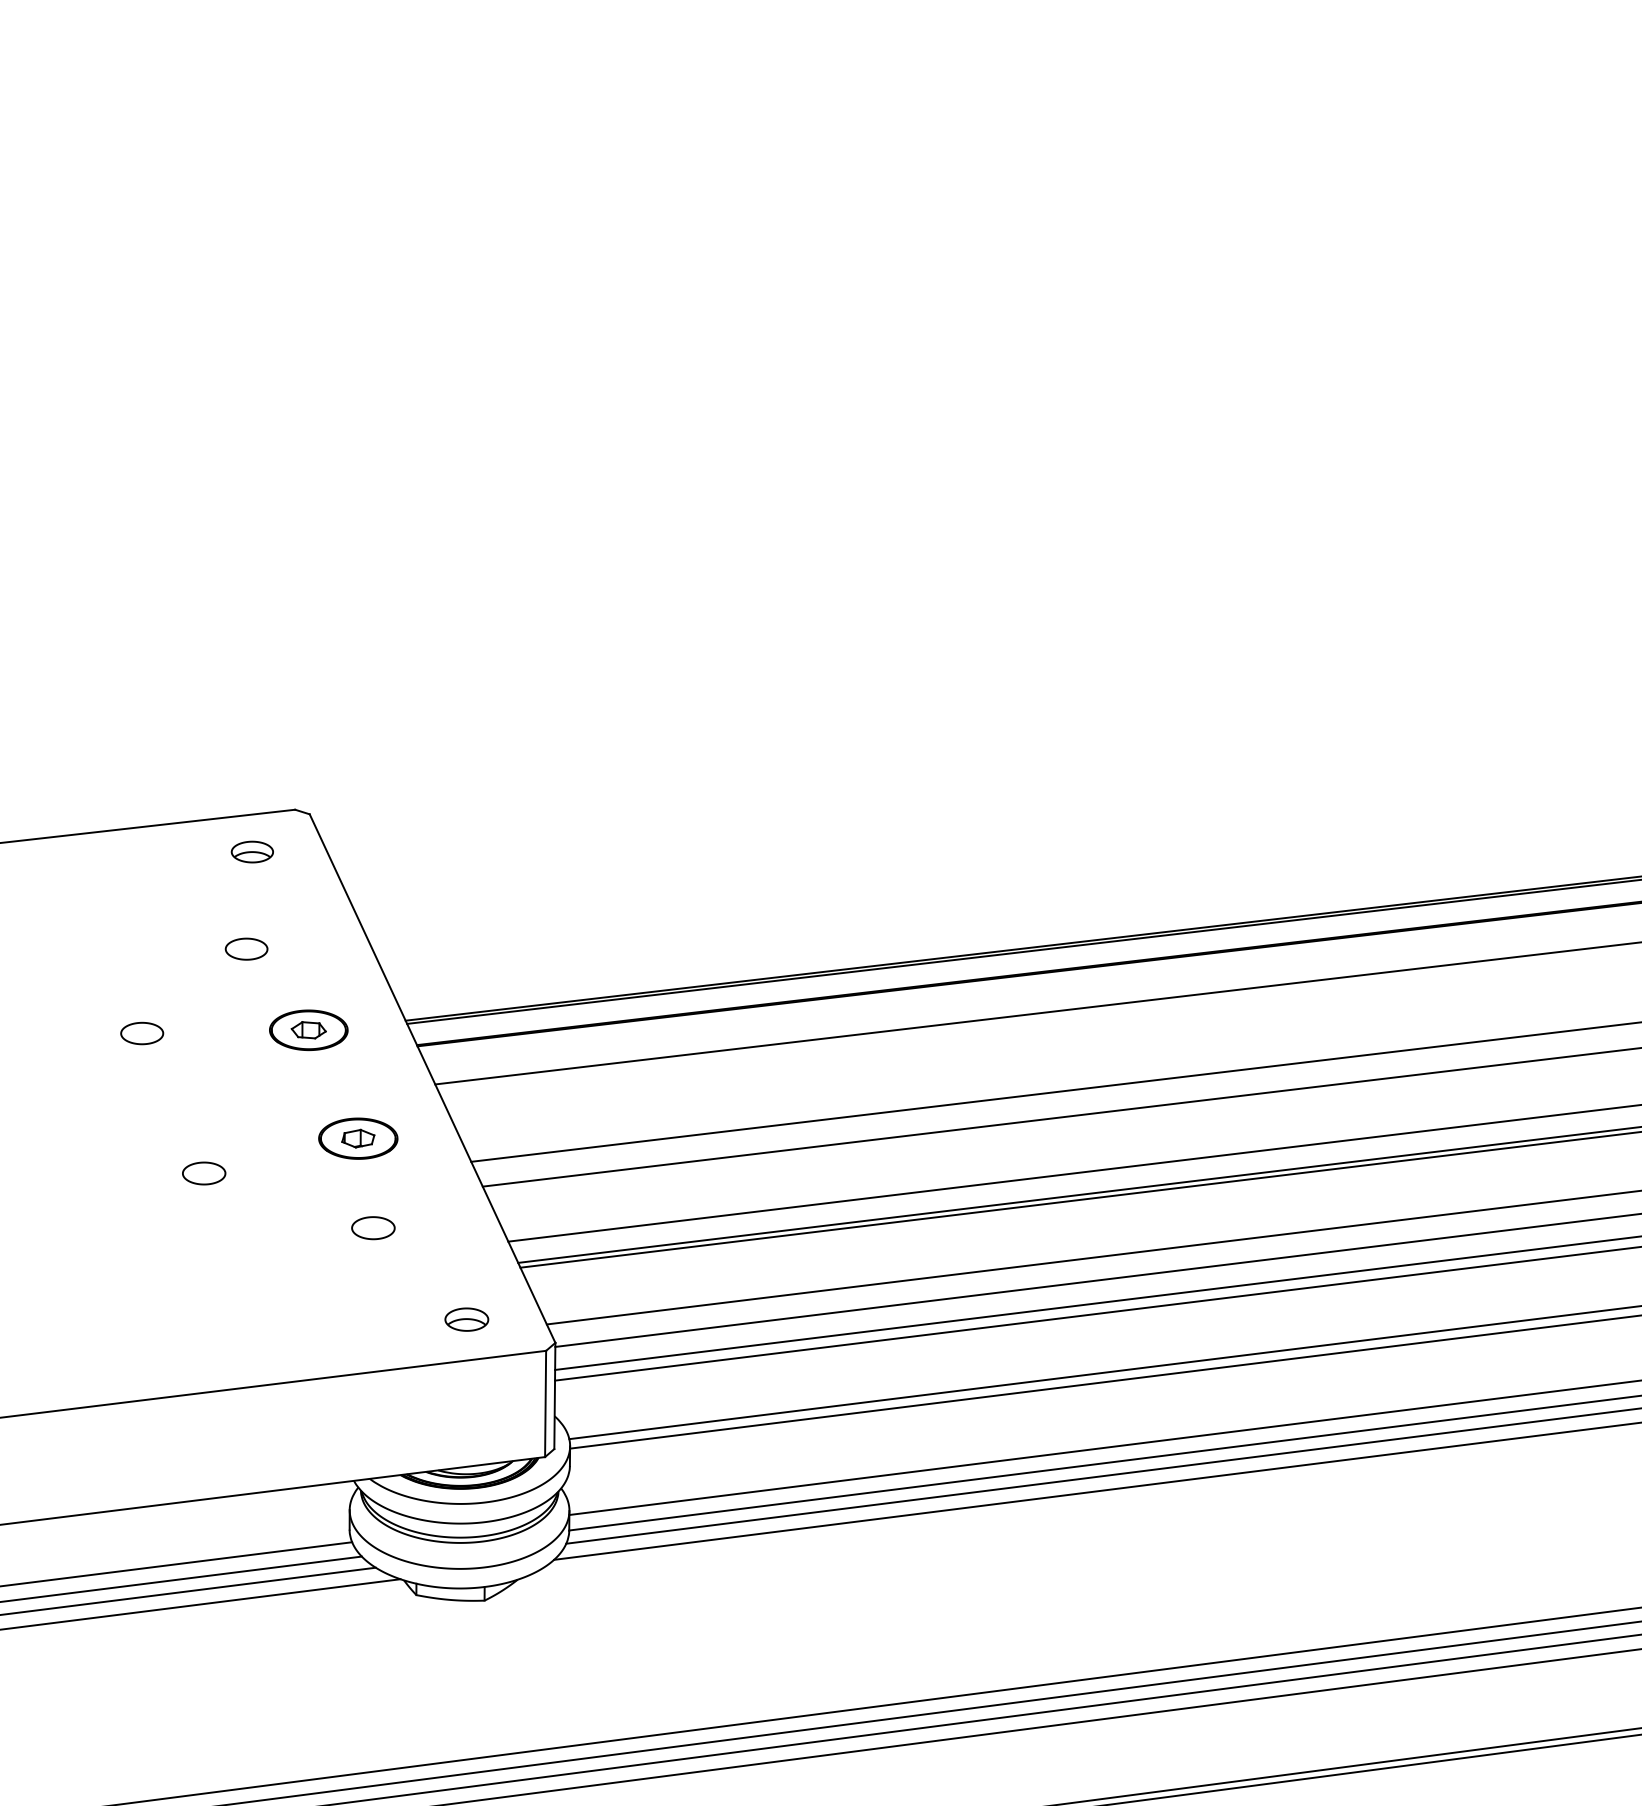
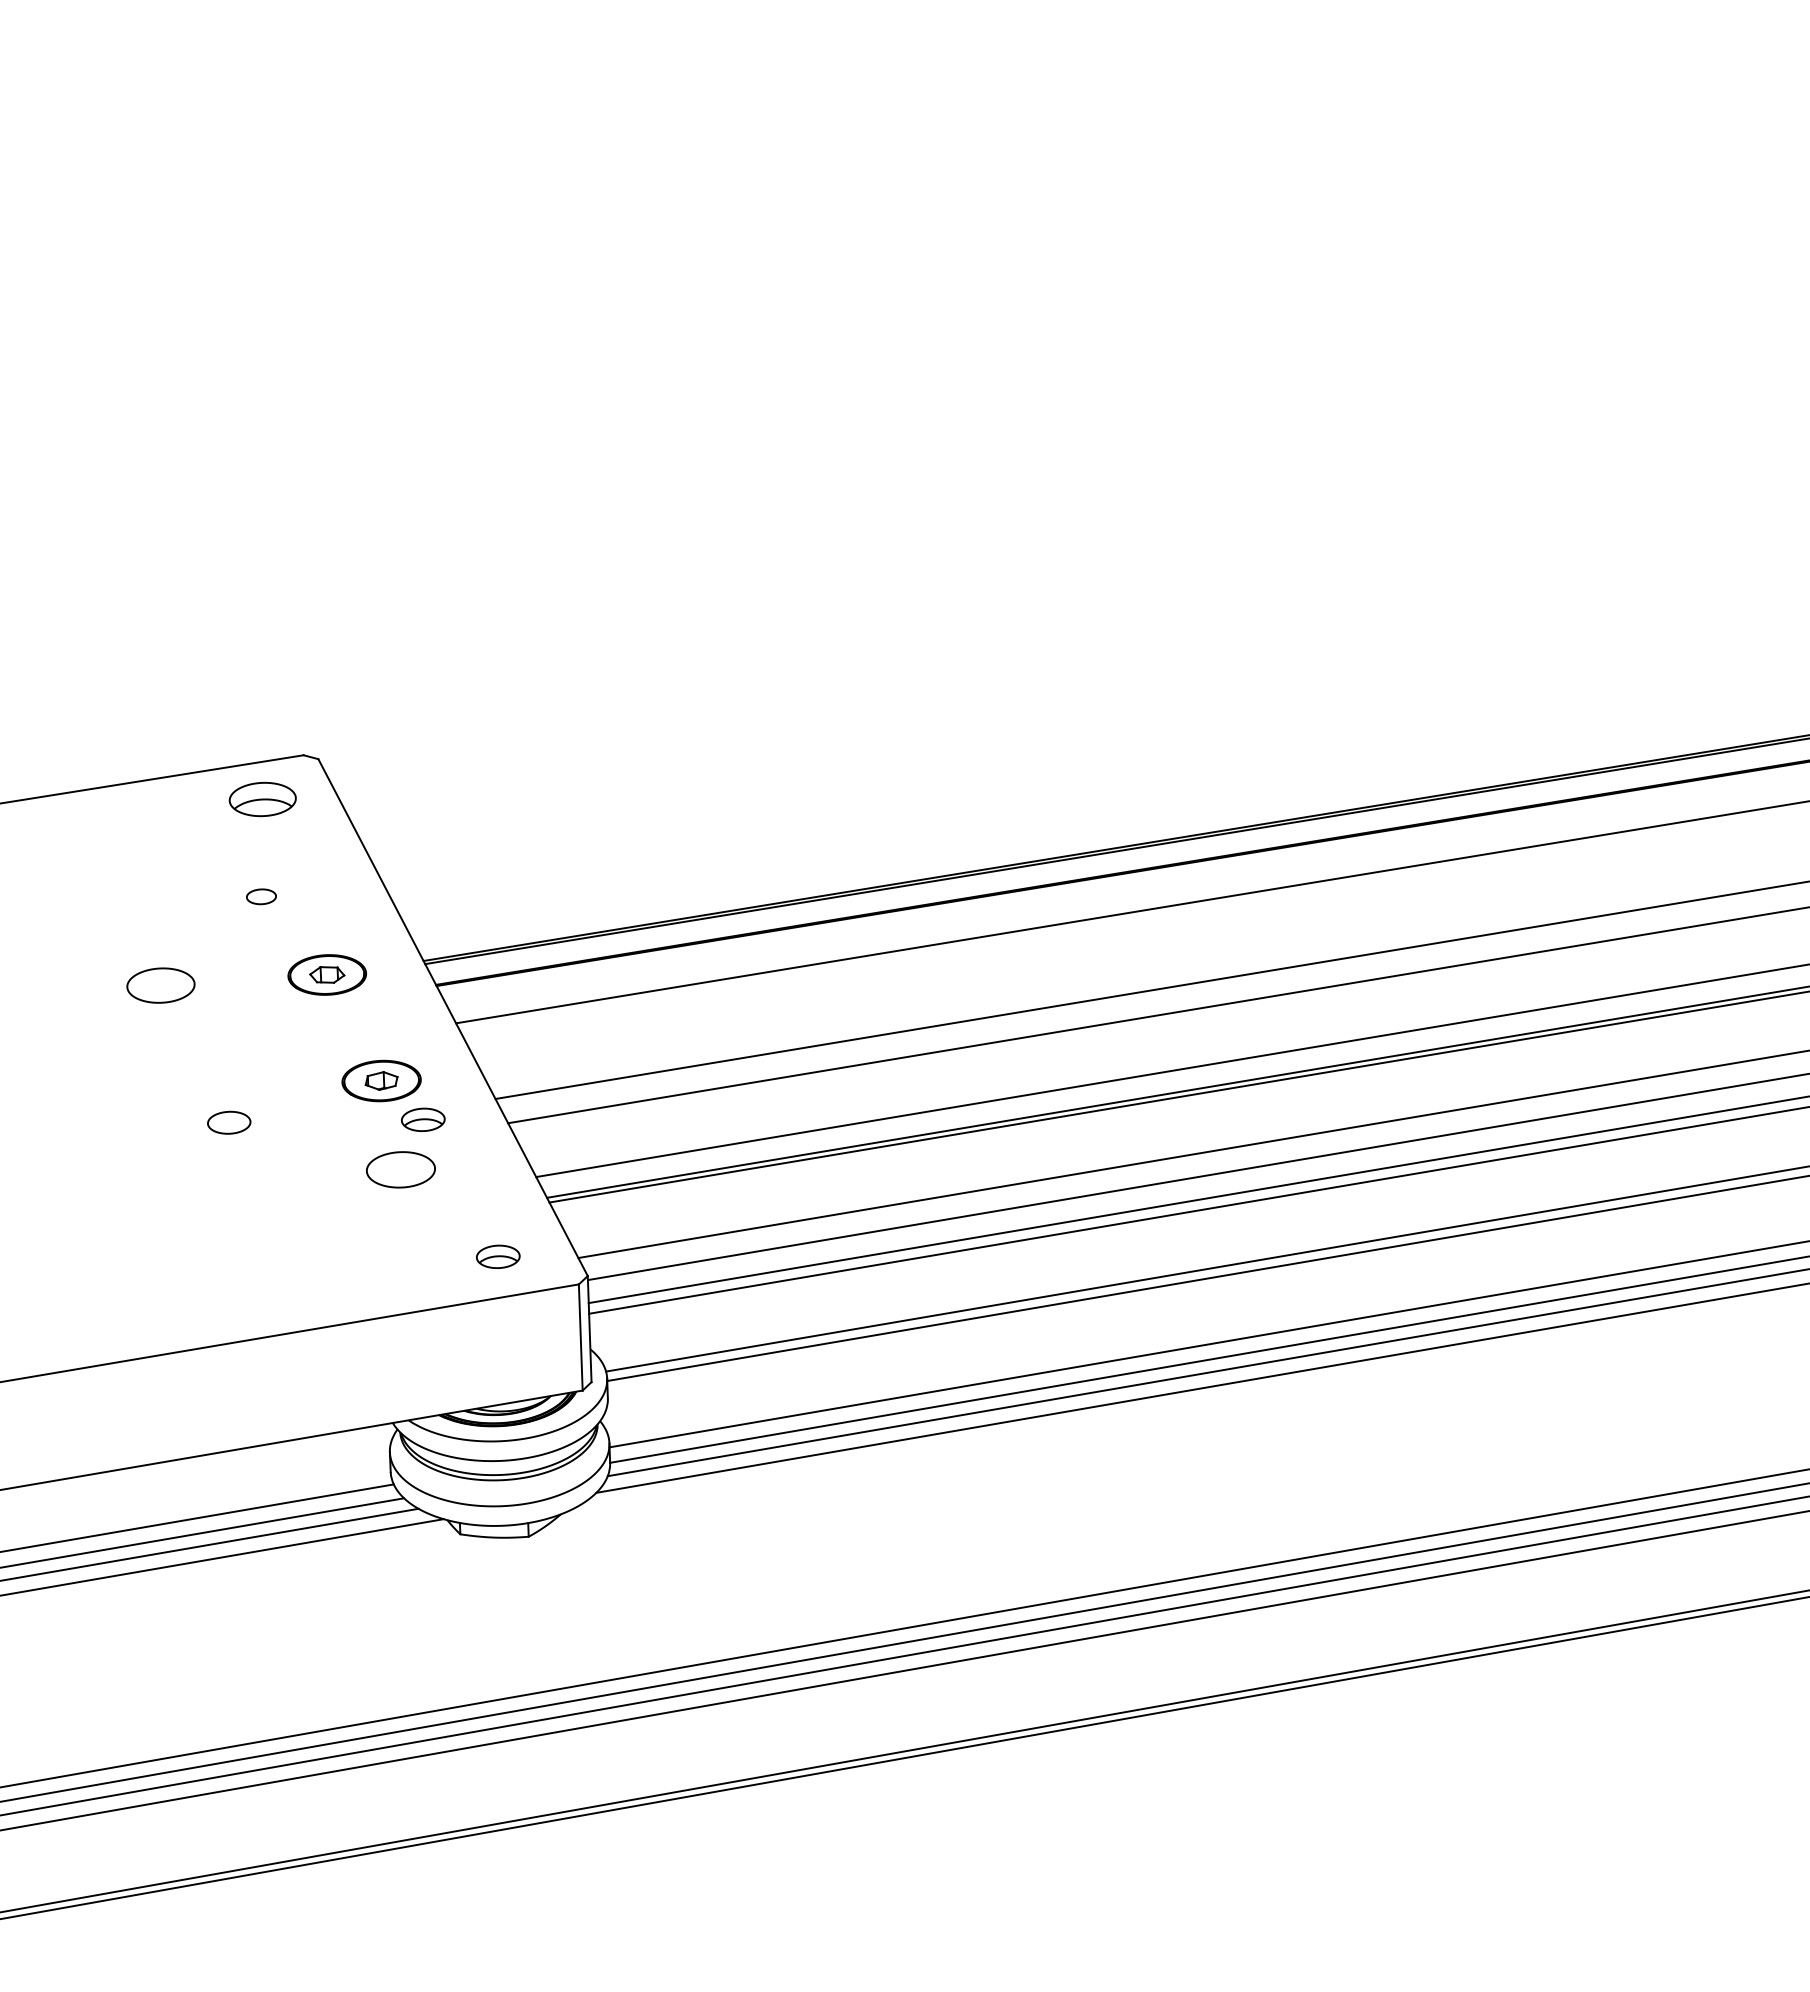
part: (252, 852) -> (262, 799), size x1.6
part: (246, 948) -> (261, 896), size x0.7
part: (141, 1033) -> (160, 985), size x1.6
part: (398, 1179) -> (423, 1119), added
part: (373, 1227) -> (400, 1169), size x1.6

